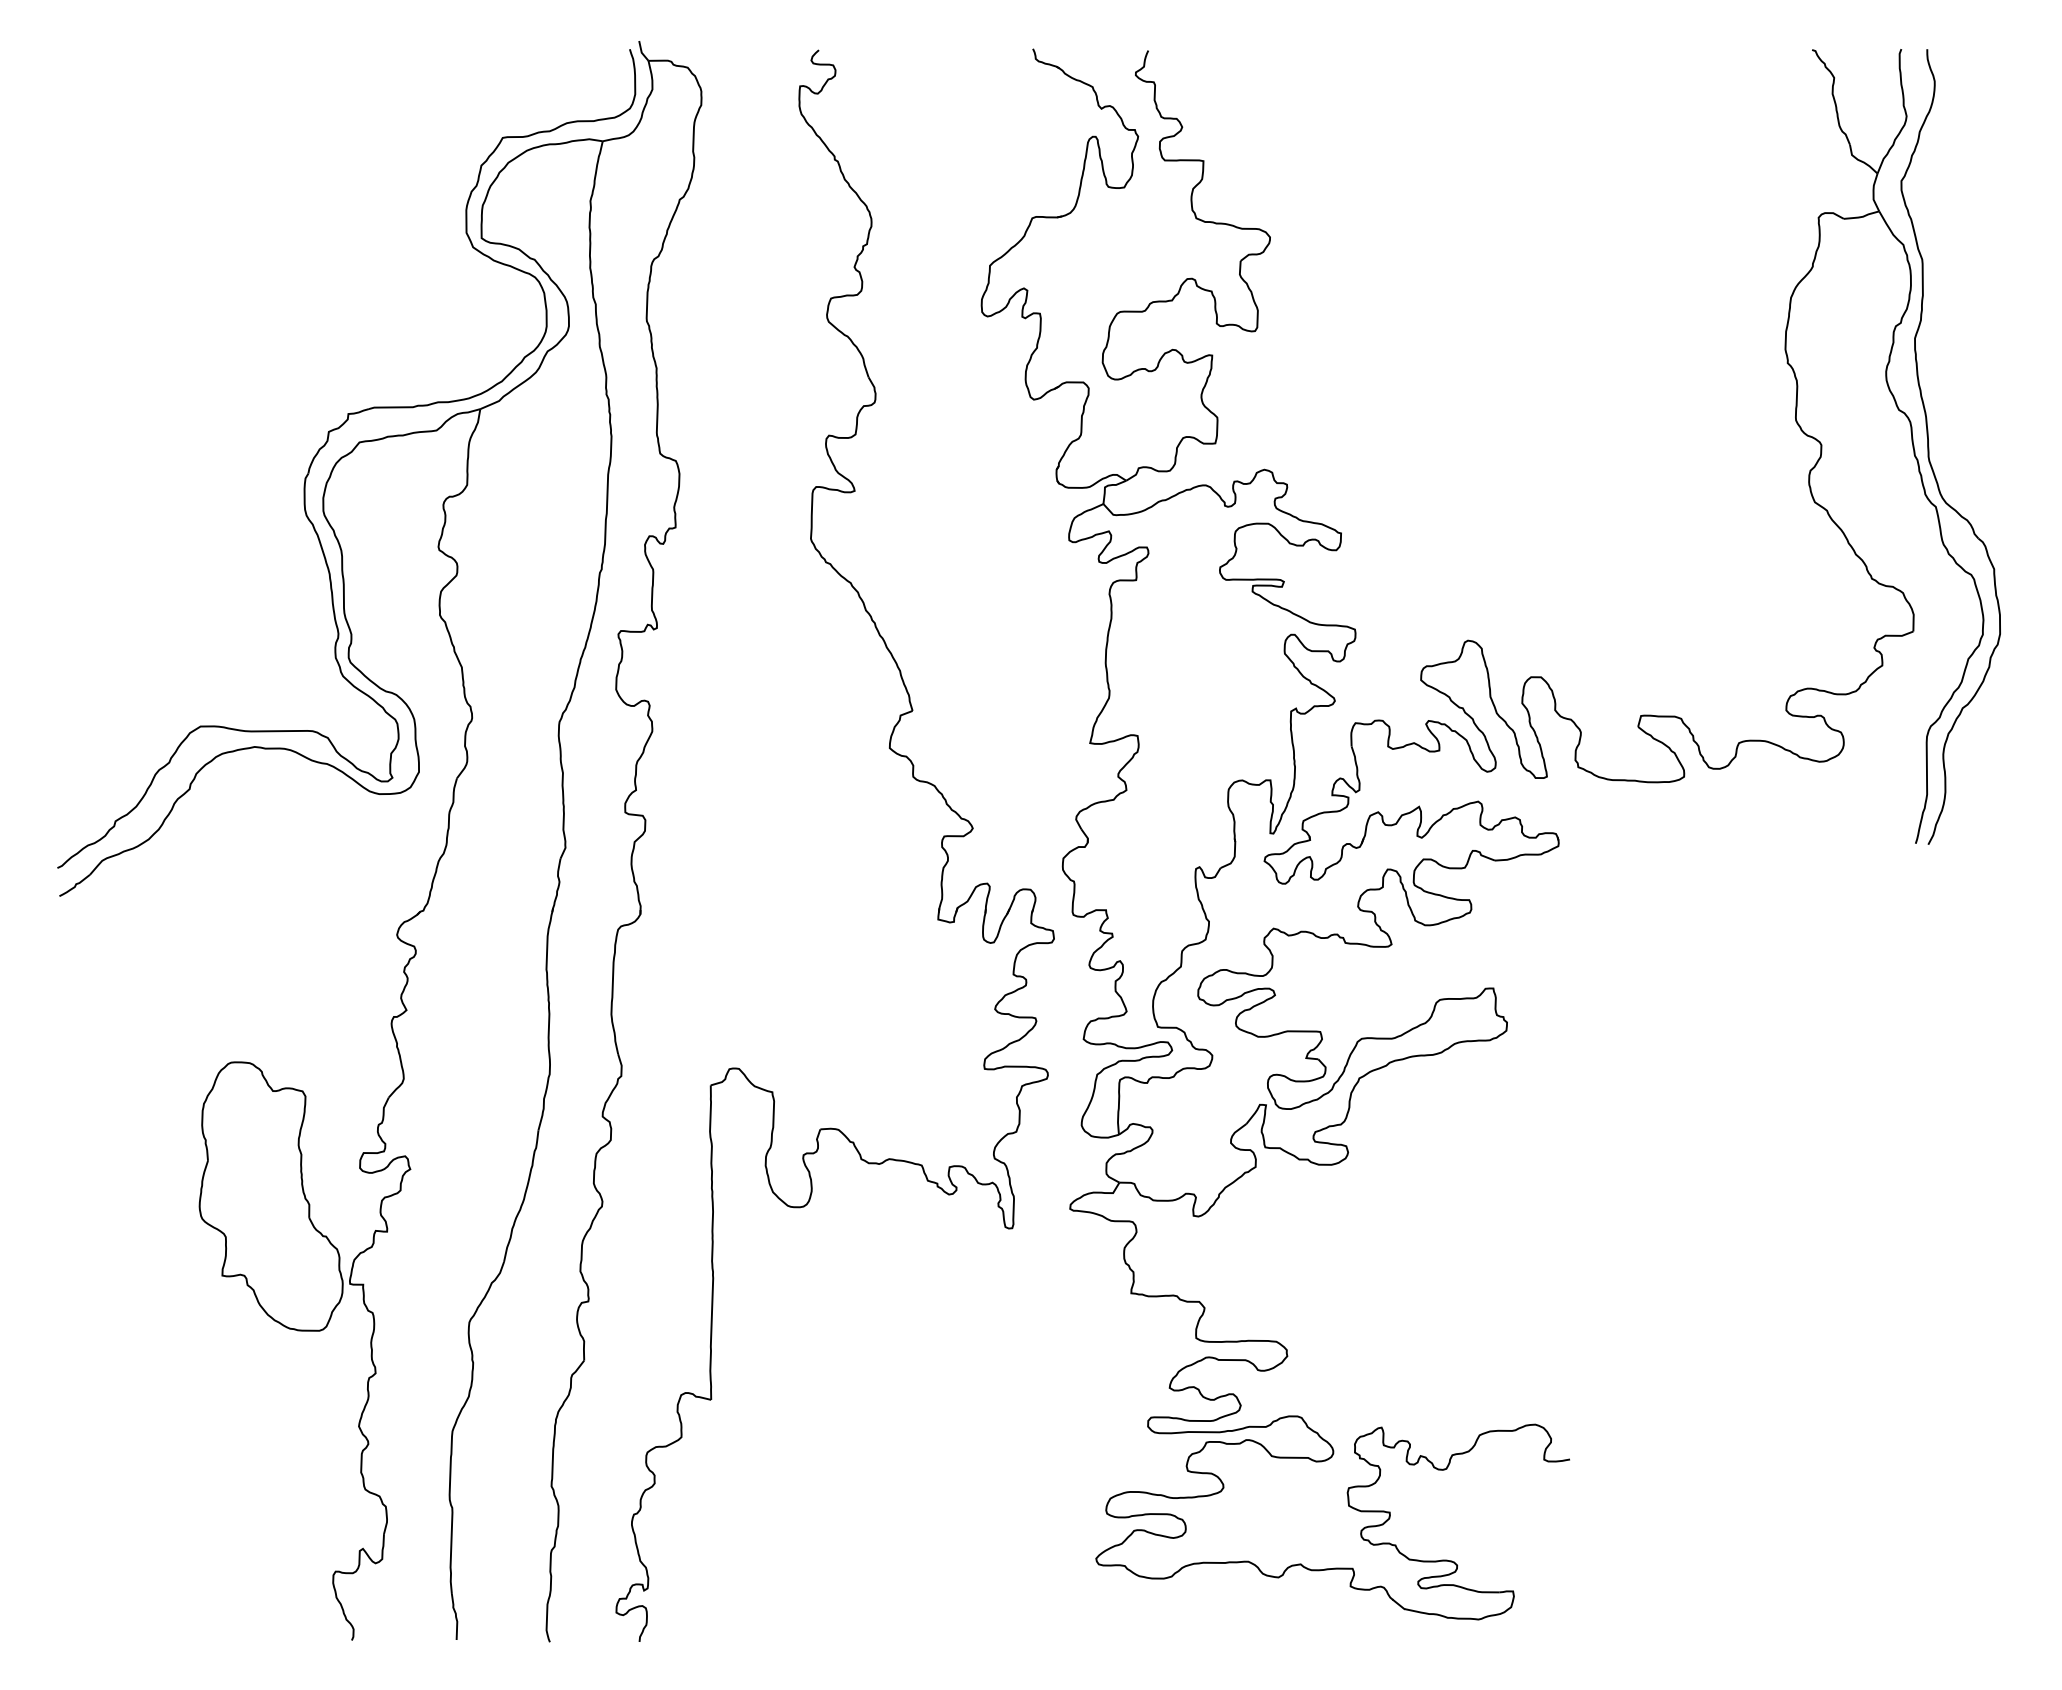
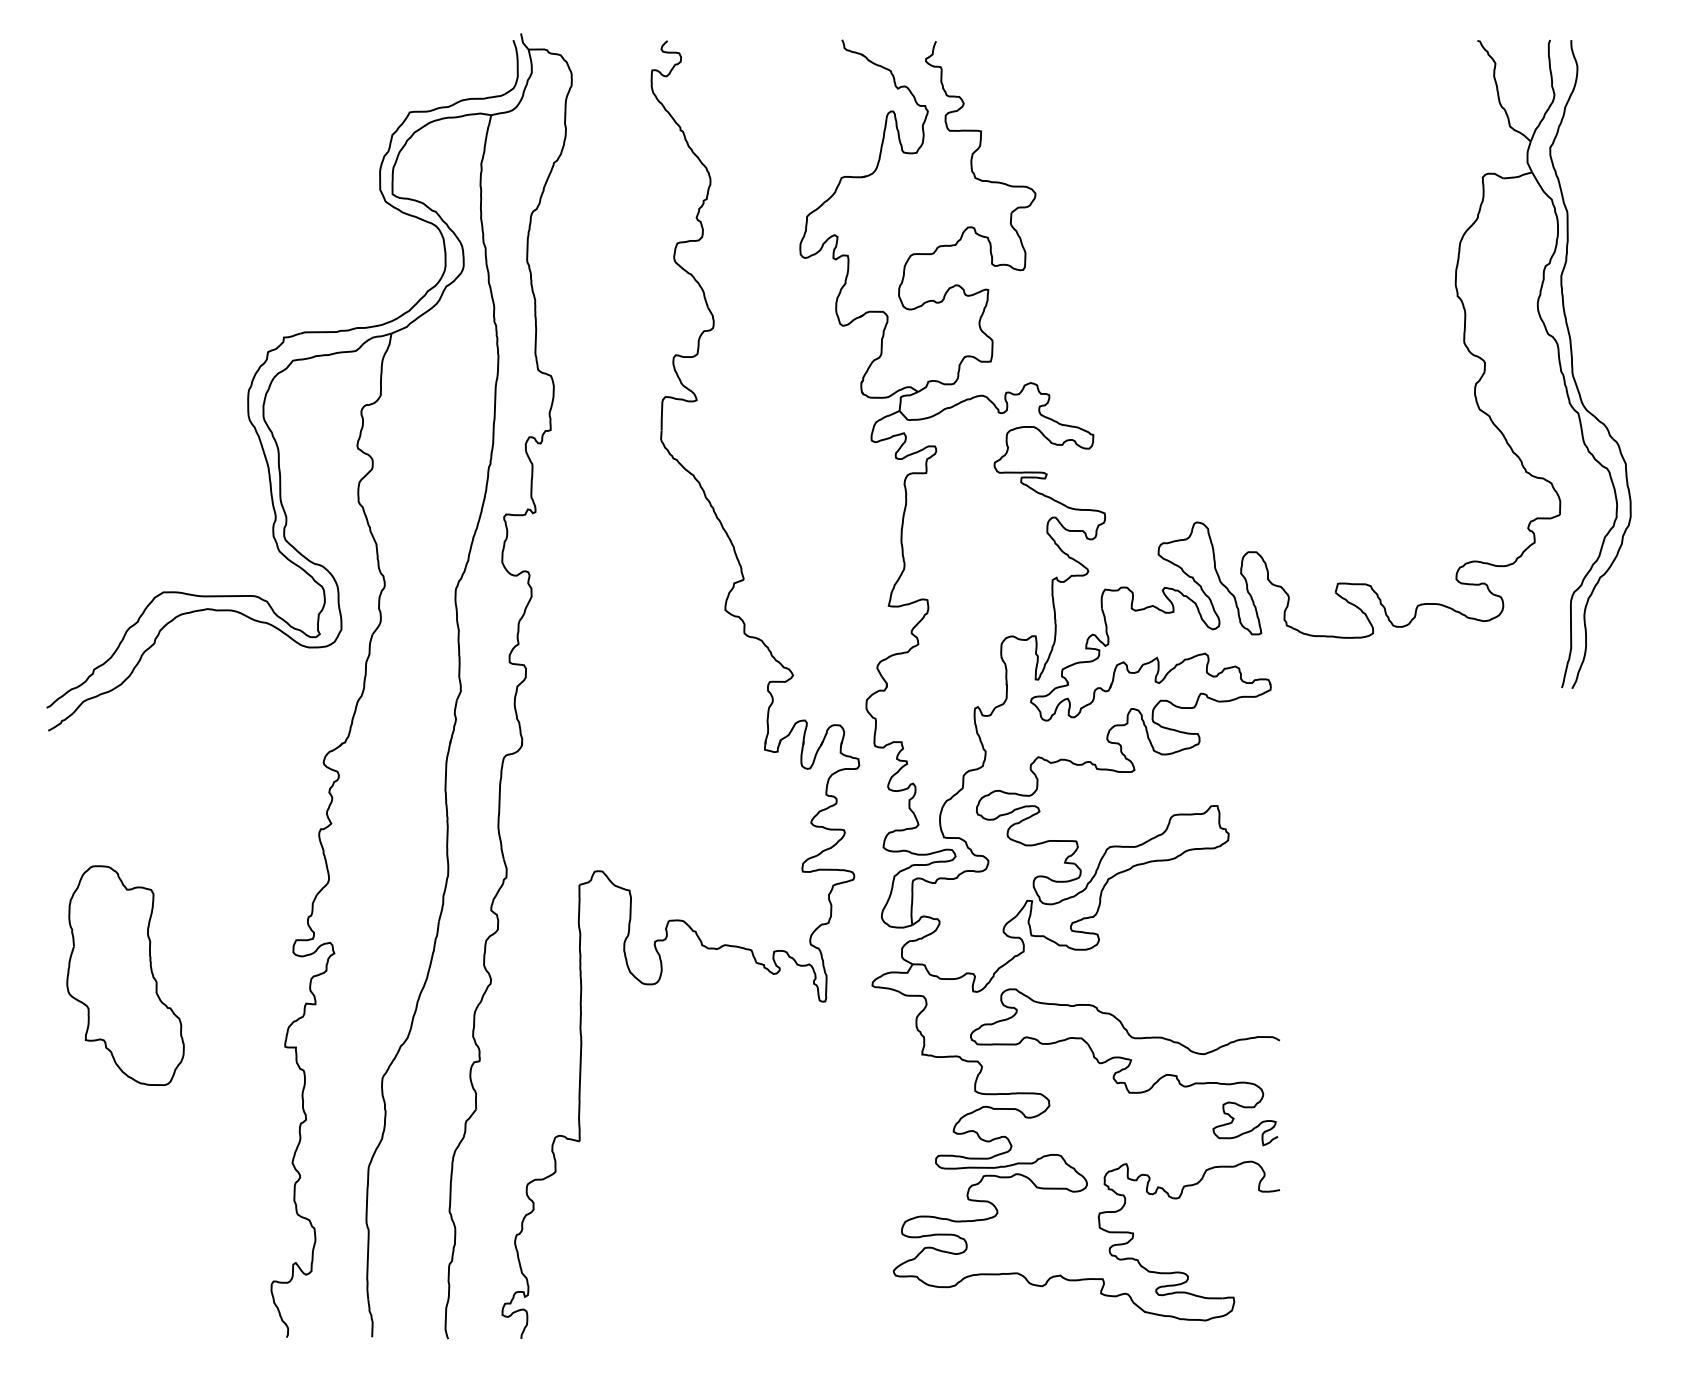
part: (270, 1196) -> (124, 975), moved
part: (1380, 1308) -> (1125, 1066), added

